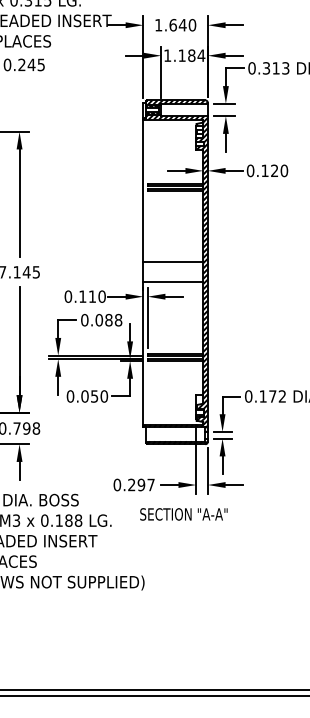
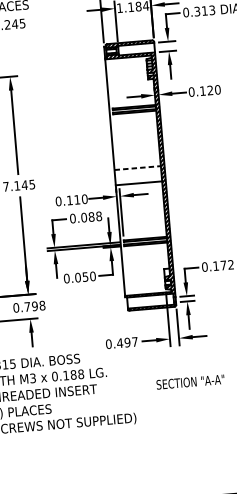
line: (173, 262) -> (137, 168), solid -> dashed
text: (131, 484) -> (119, 342), 0.297 -> 0.497
text: (183, 514) -> (190, 382), moved

